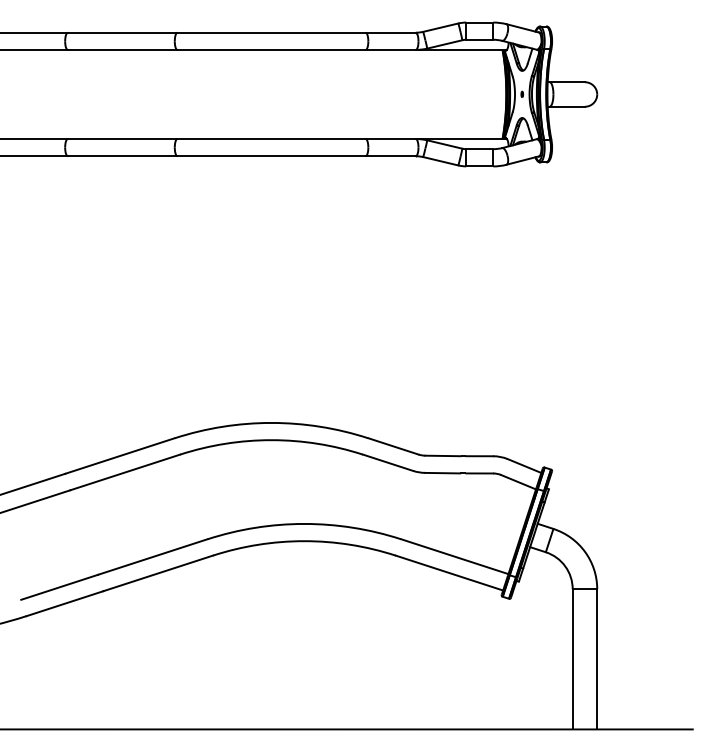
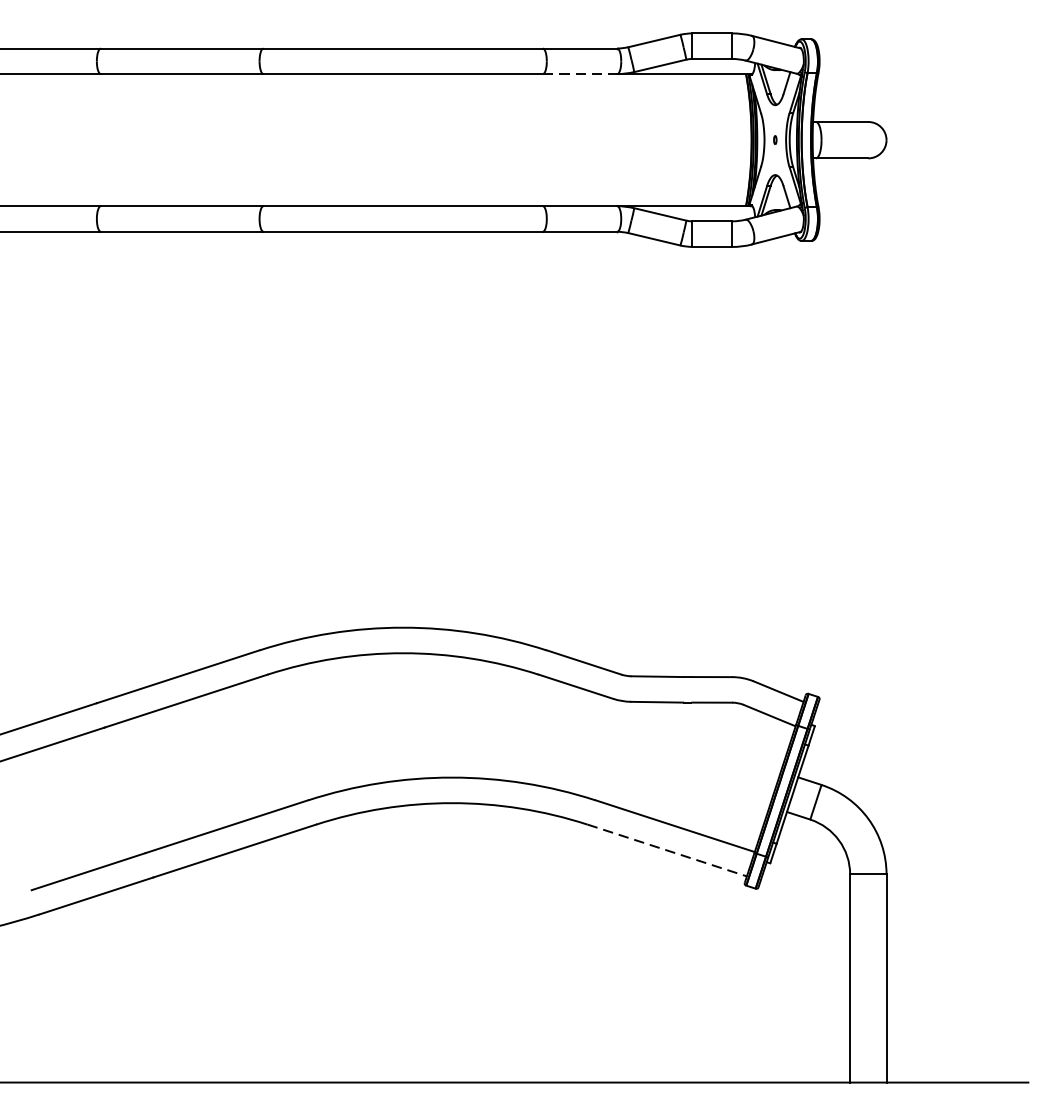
line: (391, 50) -> (581, 74), solid -> dashed
line: (449, 573) -> (667, 851), solid -> dashed

